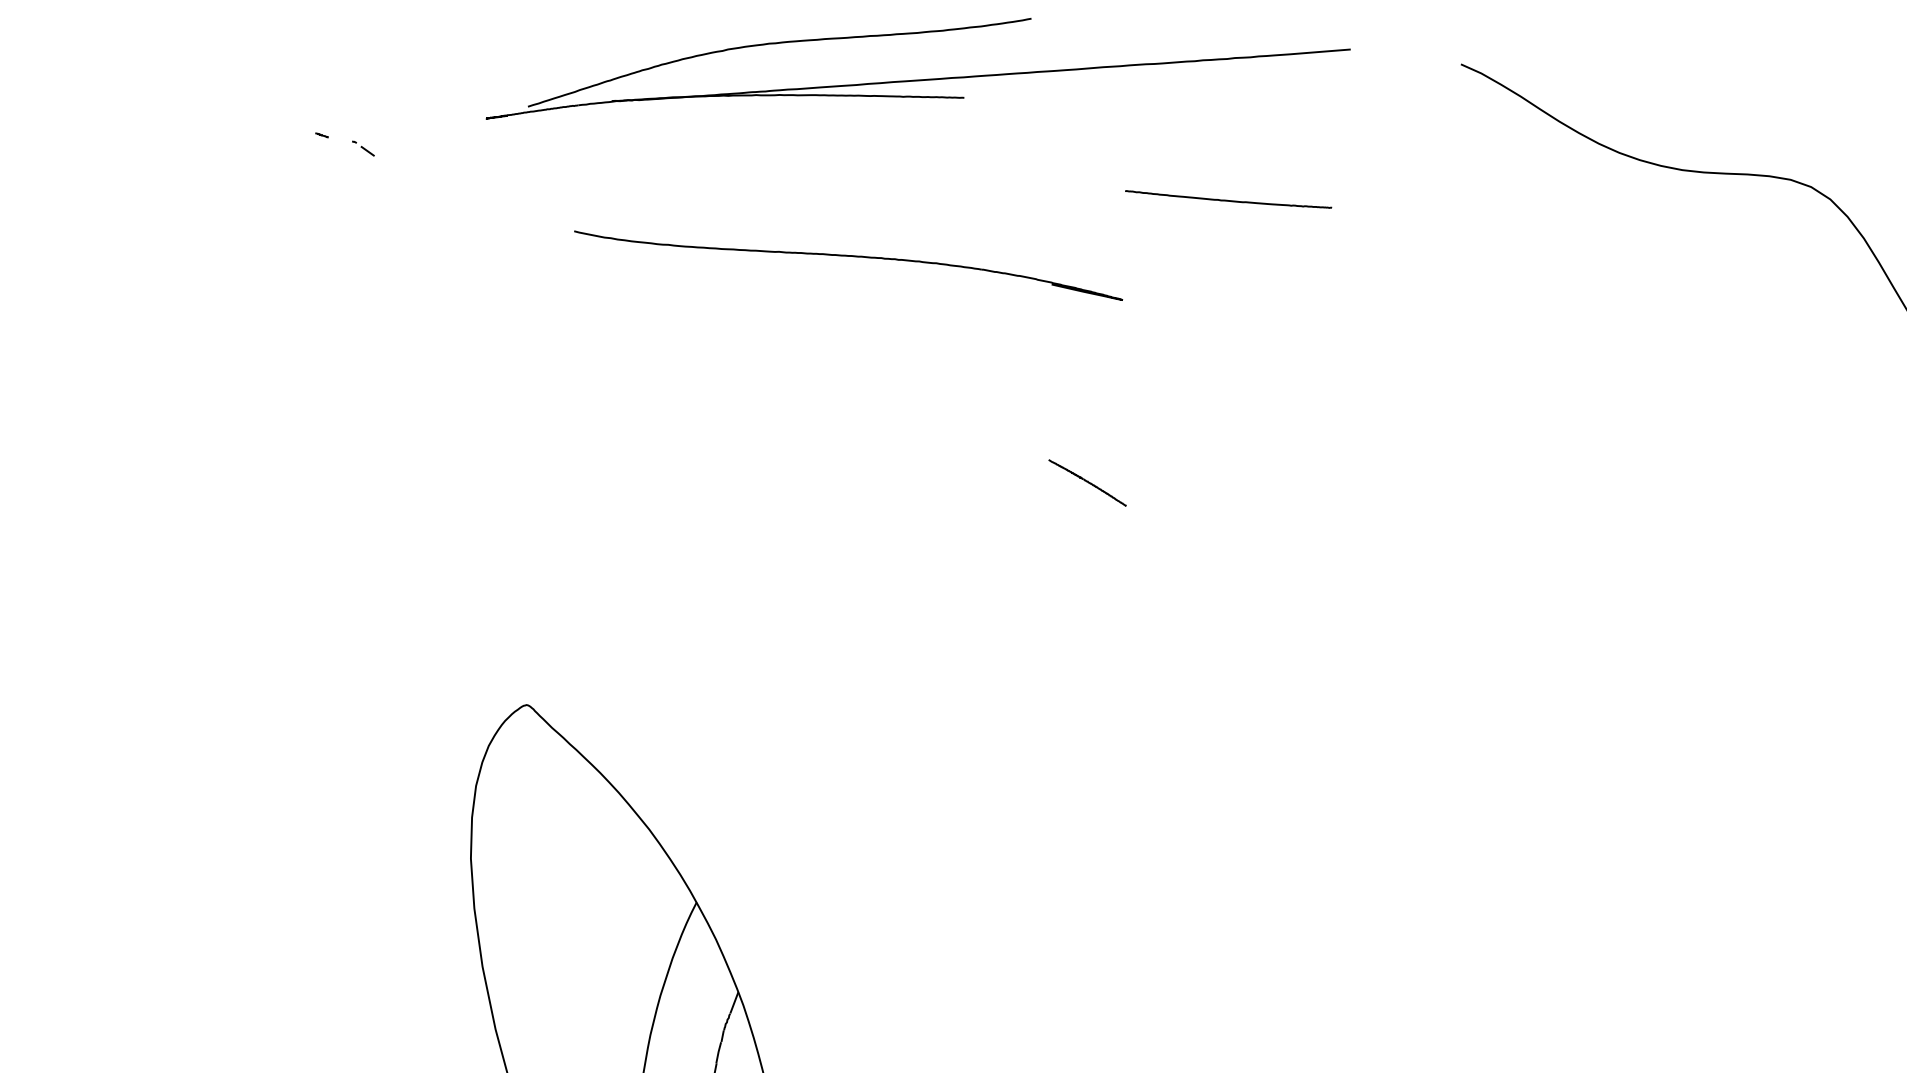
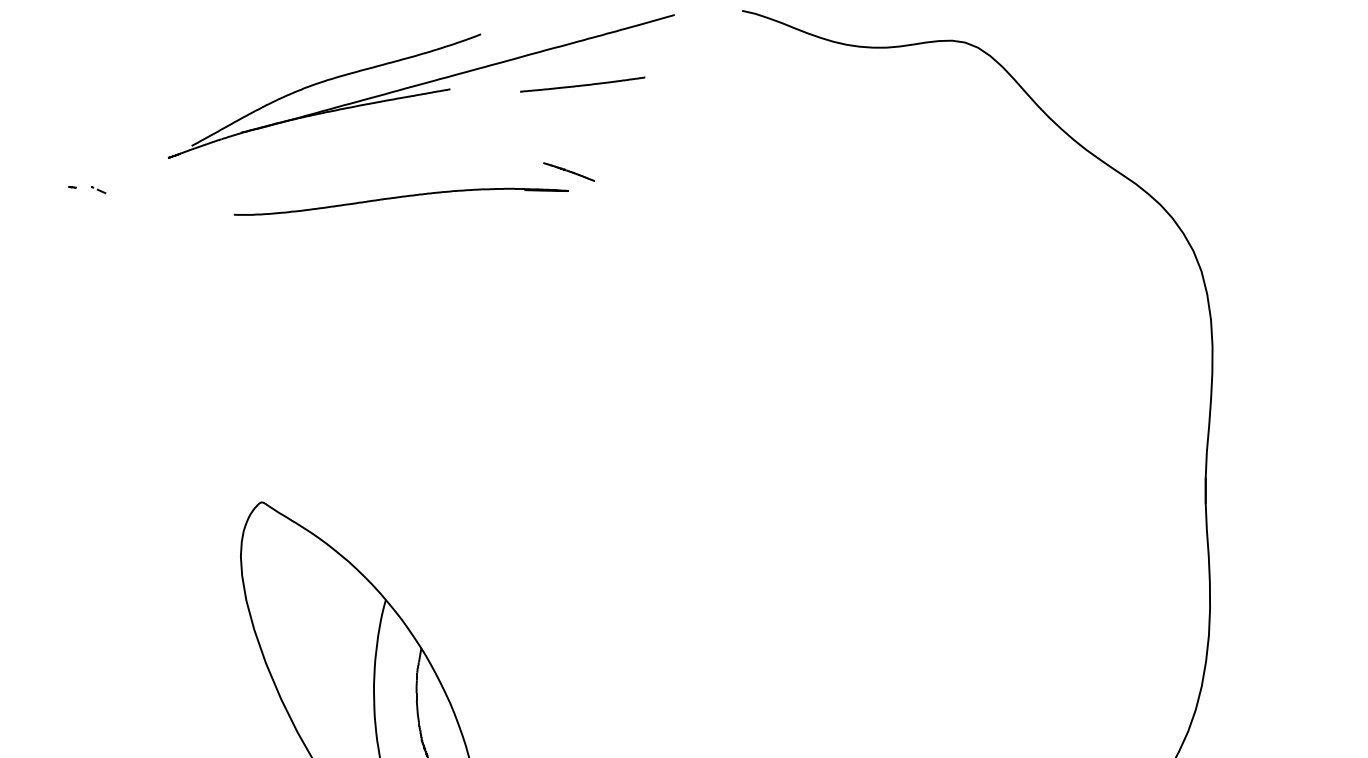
line: (1228, 199) -> (582, 84), moved
line: (1086, 481) -> (568, 171), moved

